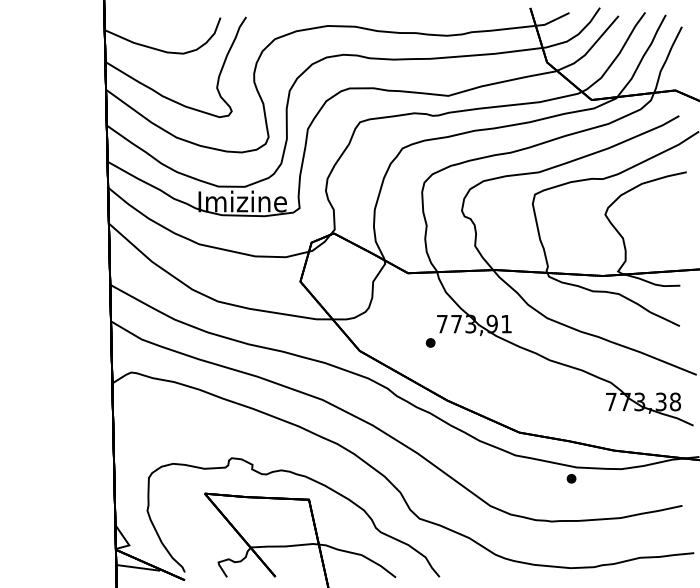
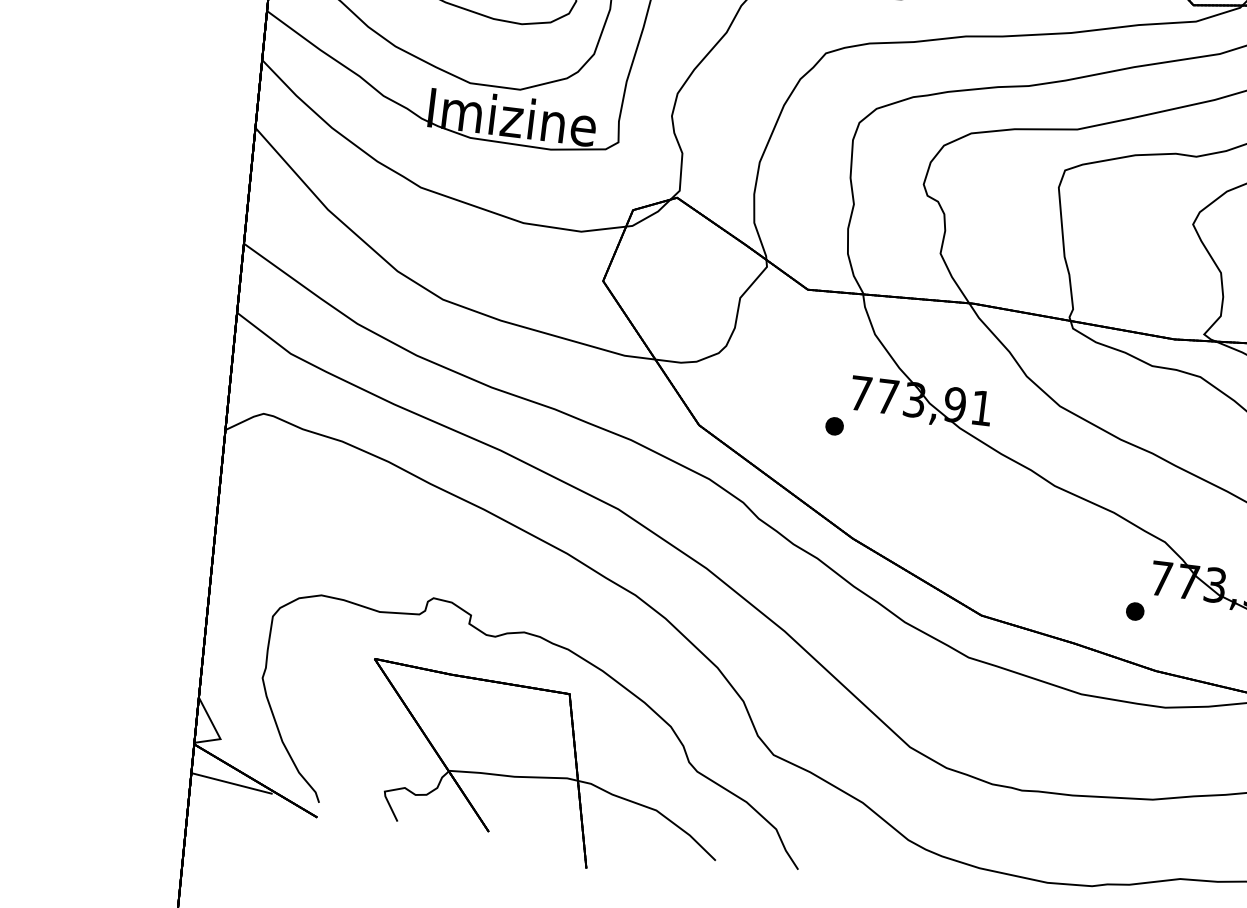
part: (571, 478) -> (1135, 610), moved

